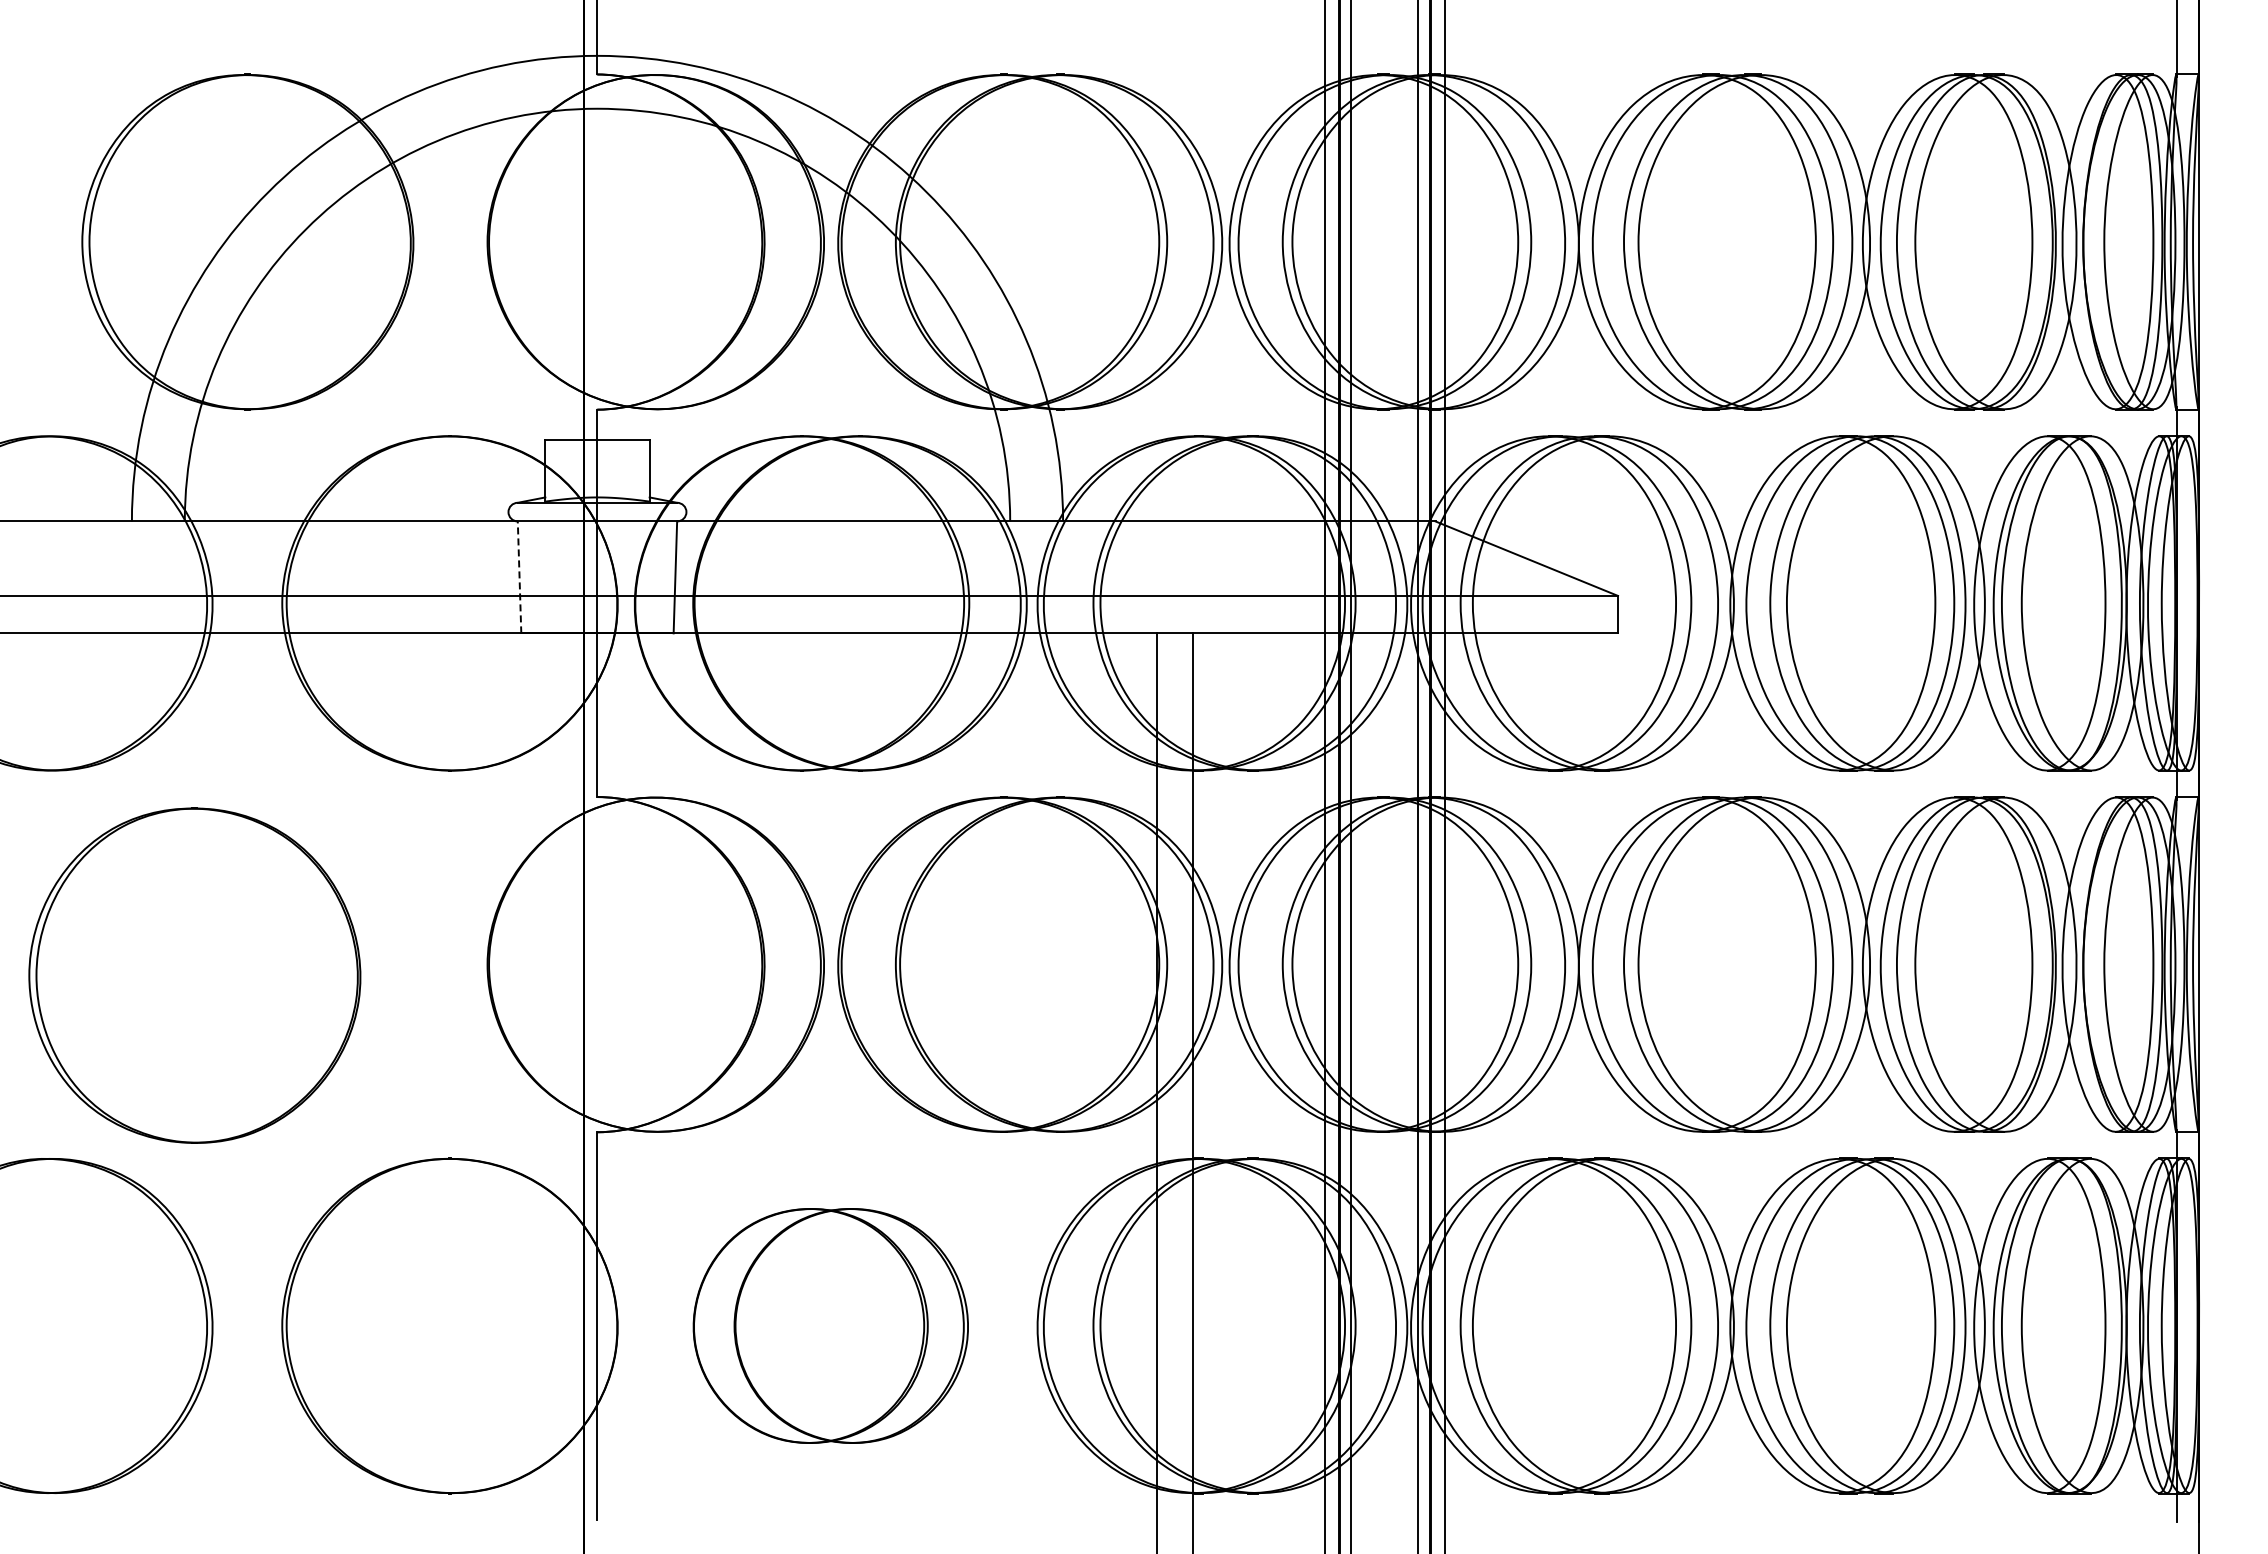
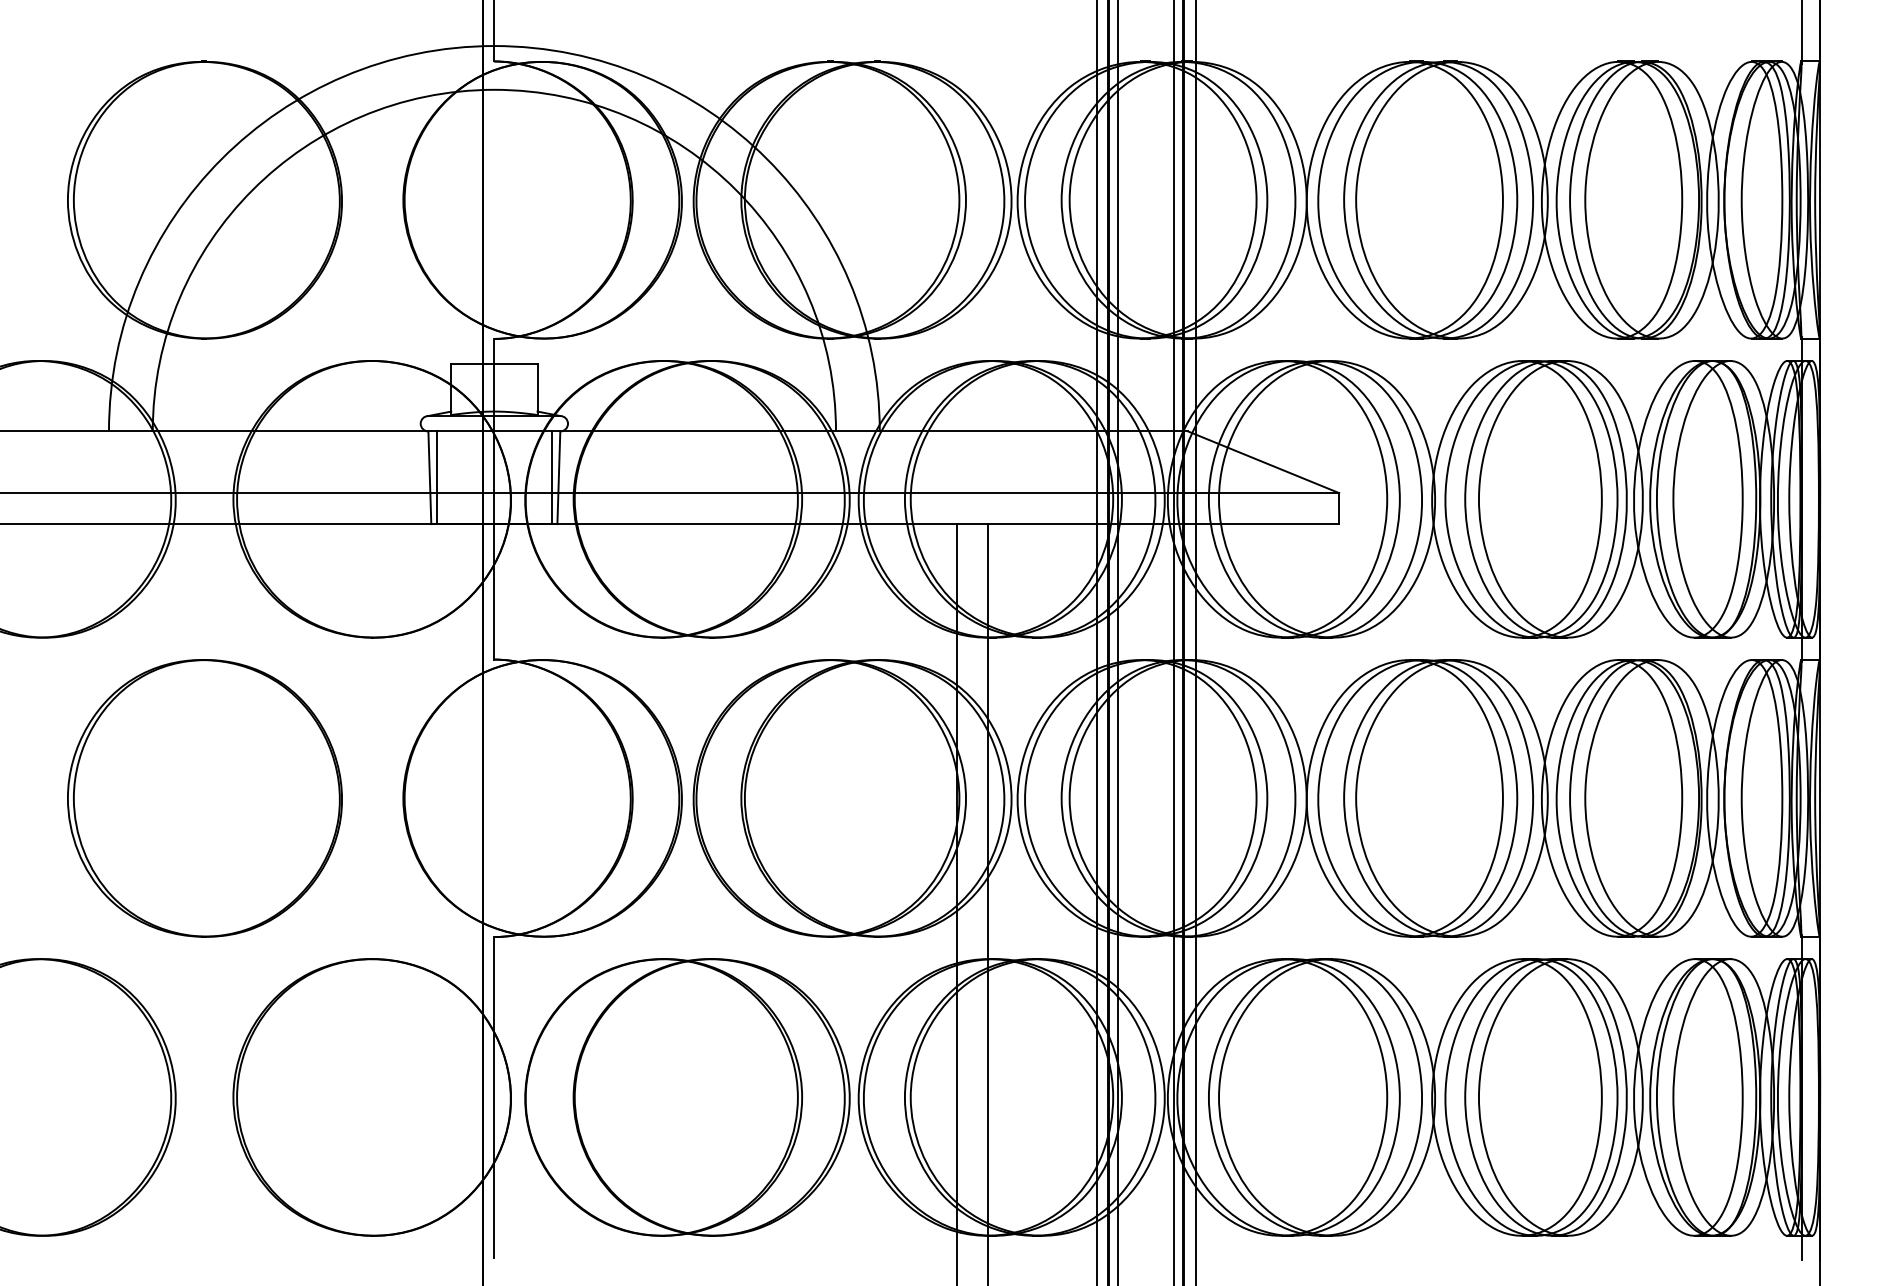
line: (519, 576) -> (429, 477), dashed -> solid
line: (528, 577) -> (437, 477), added
line: (666, 577) -> (551, 477), added
part: (194, 975) -> (204, 798), moved
part: (830, 1325) -> (687, 1097), size x1.43

